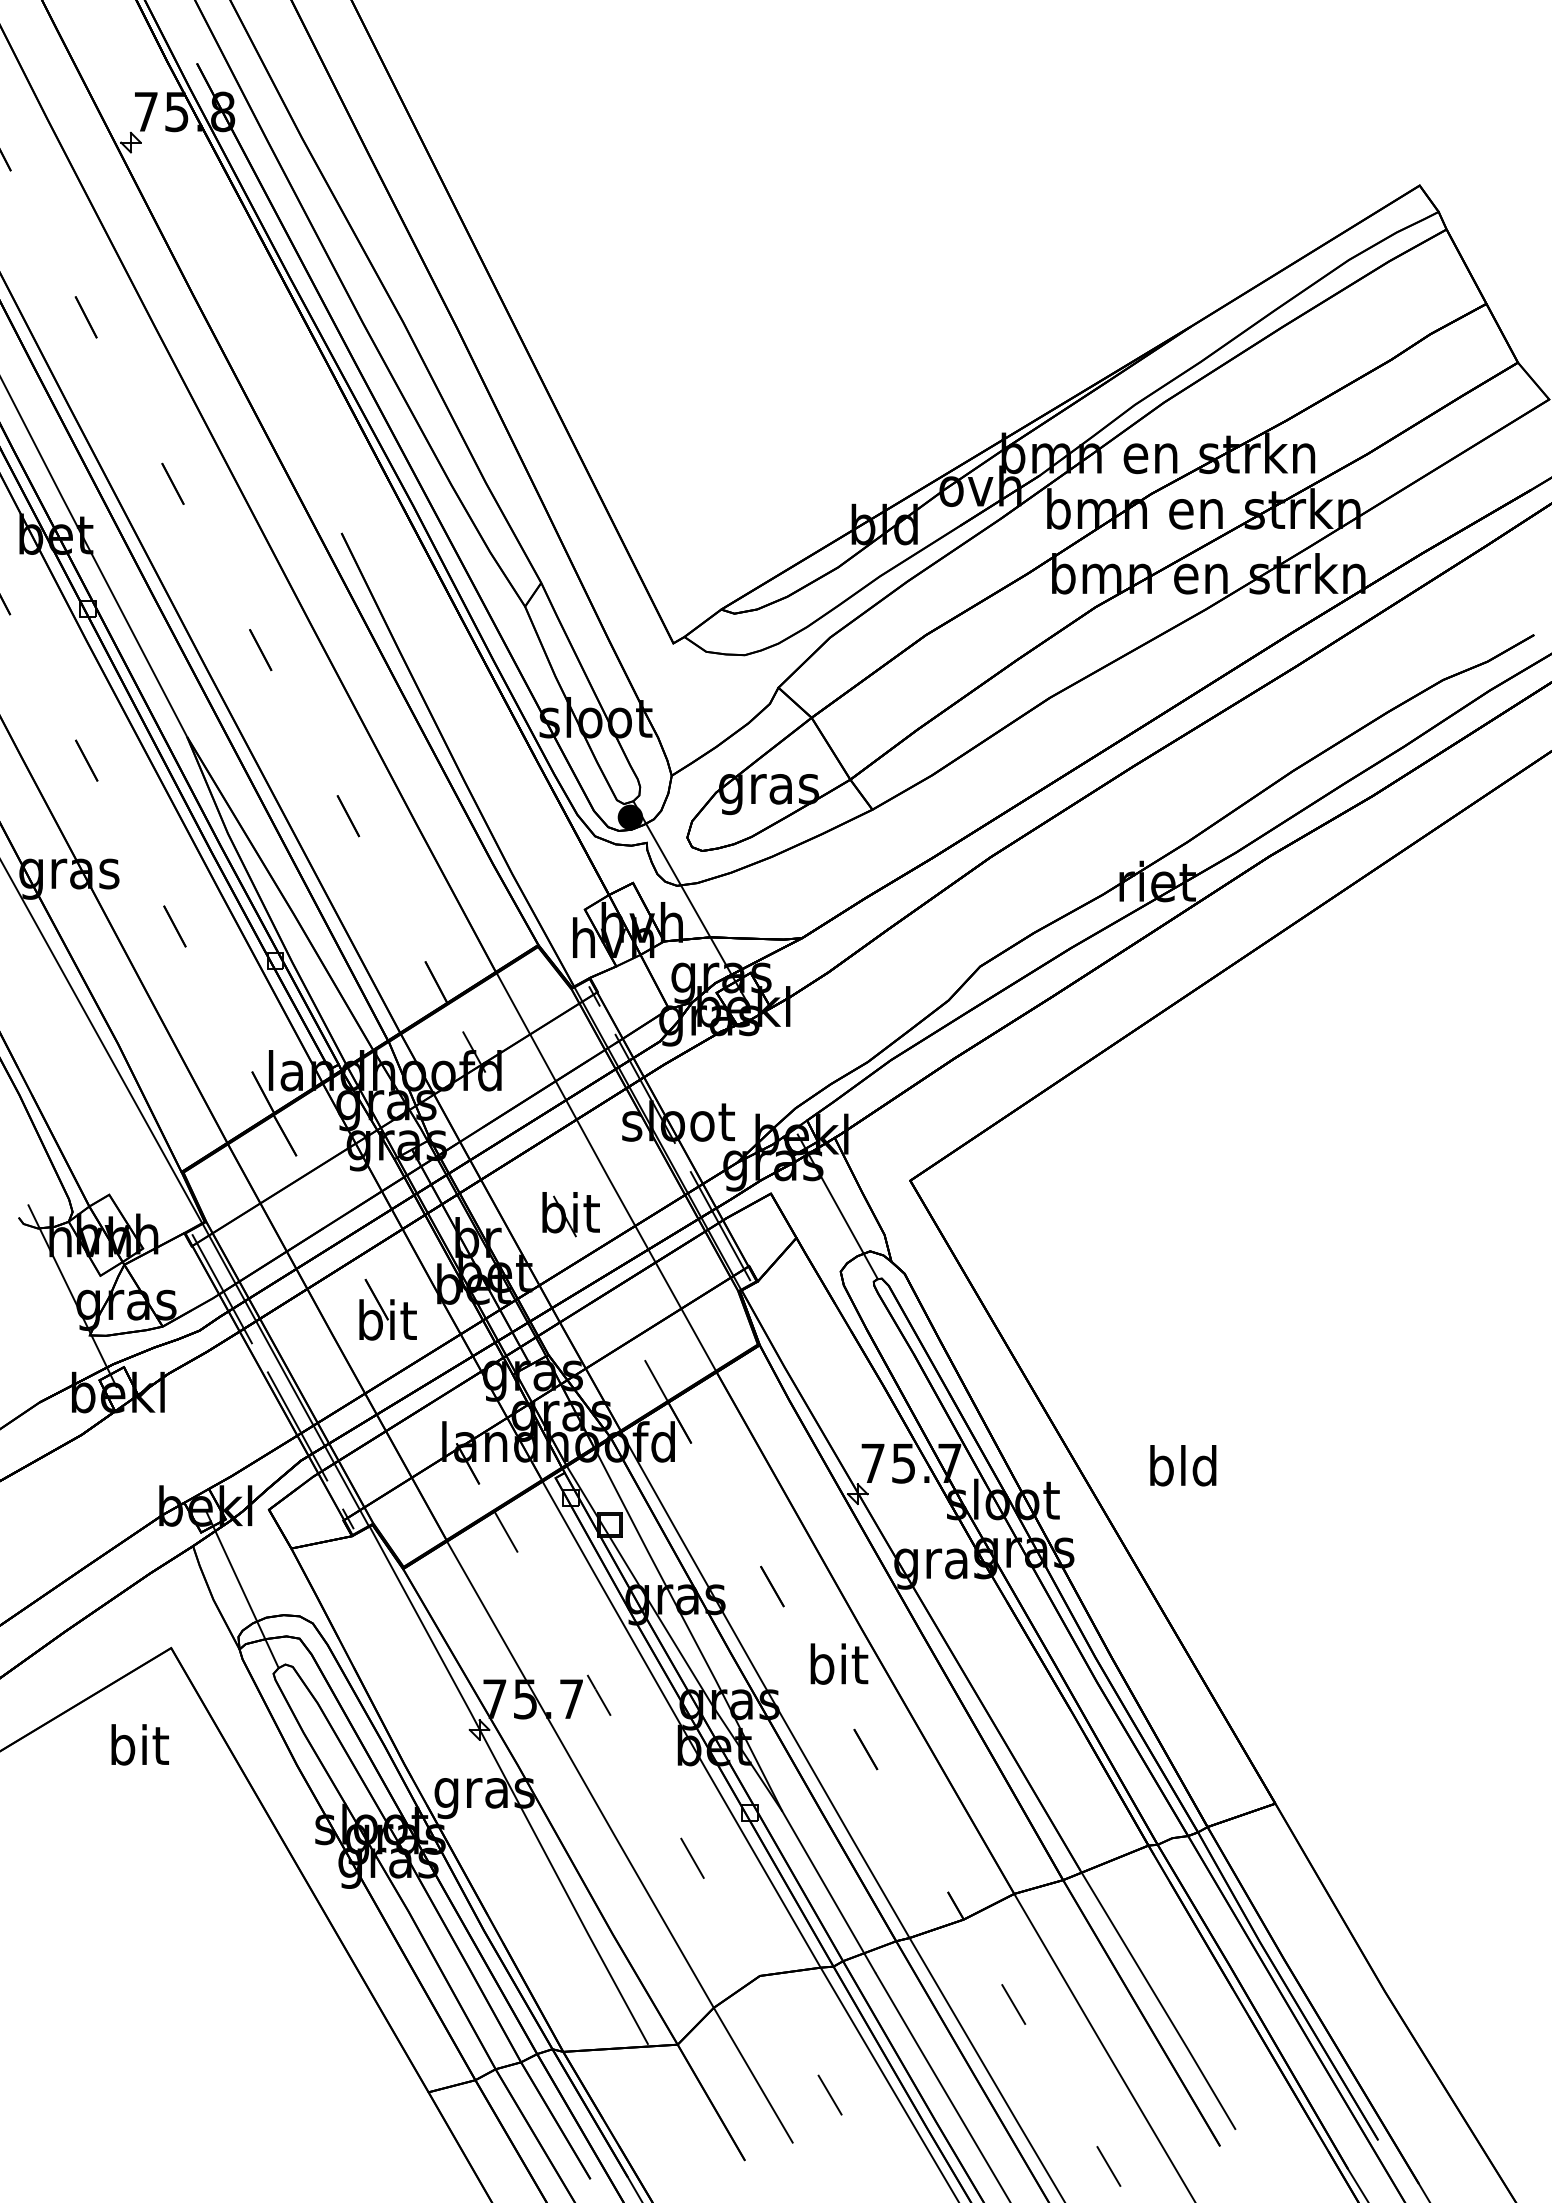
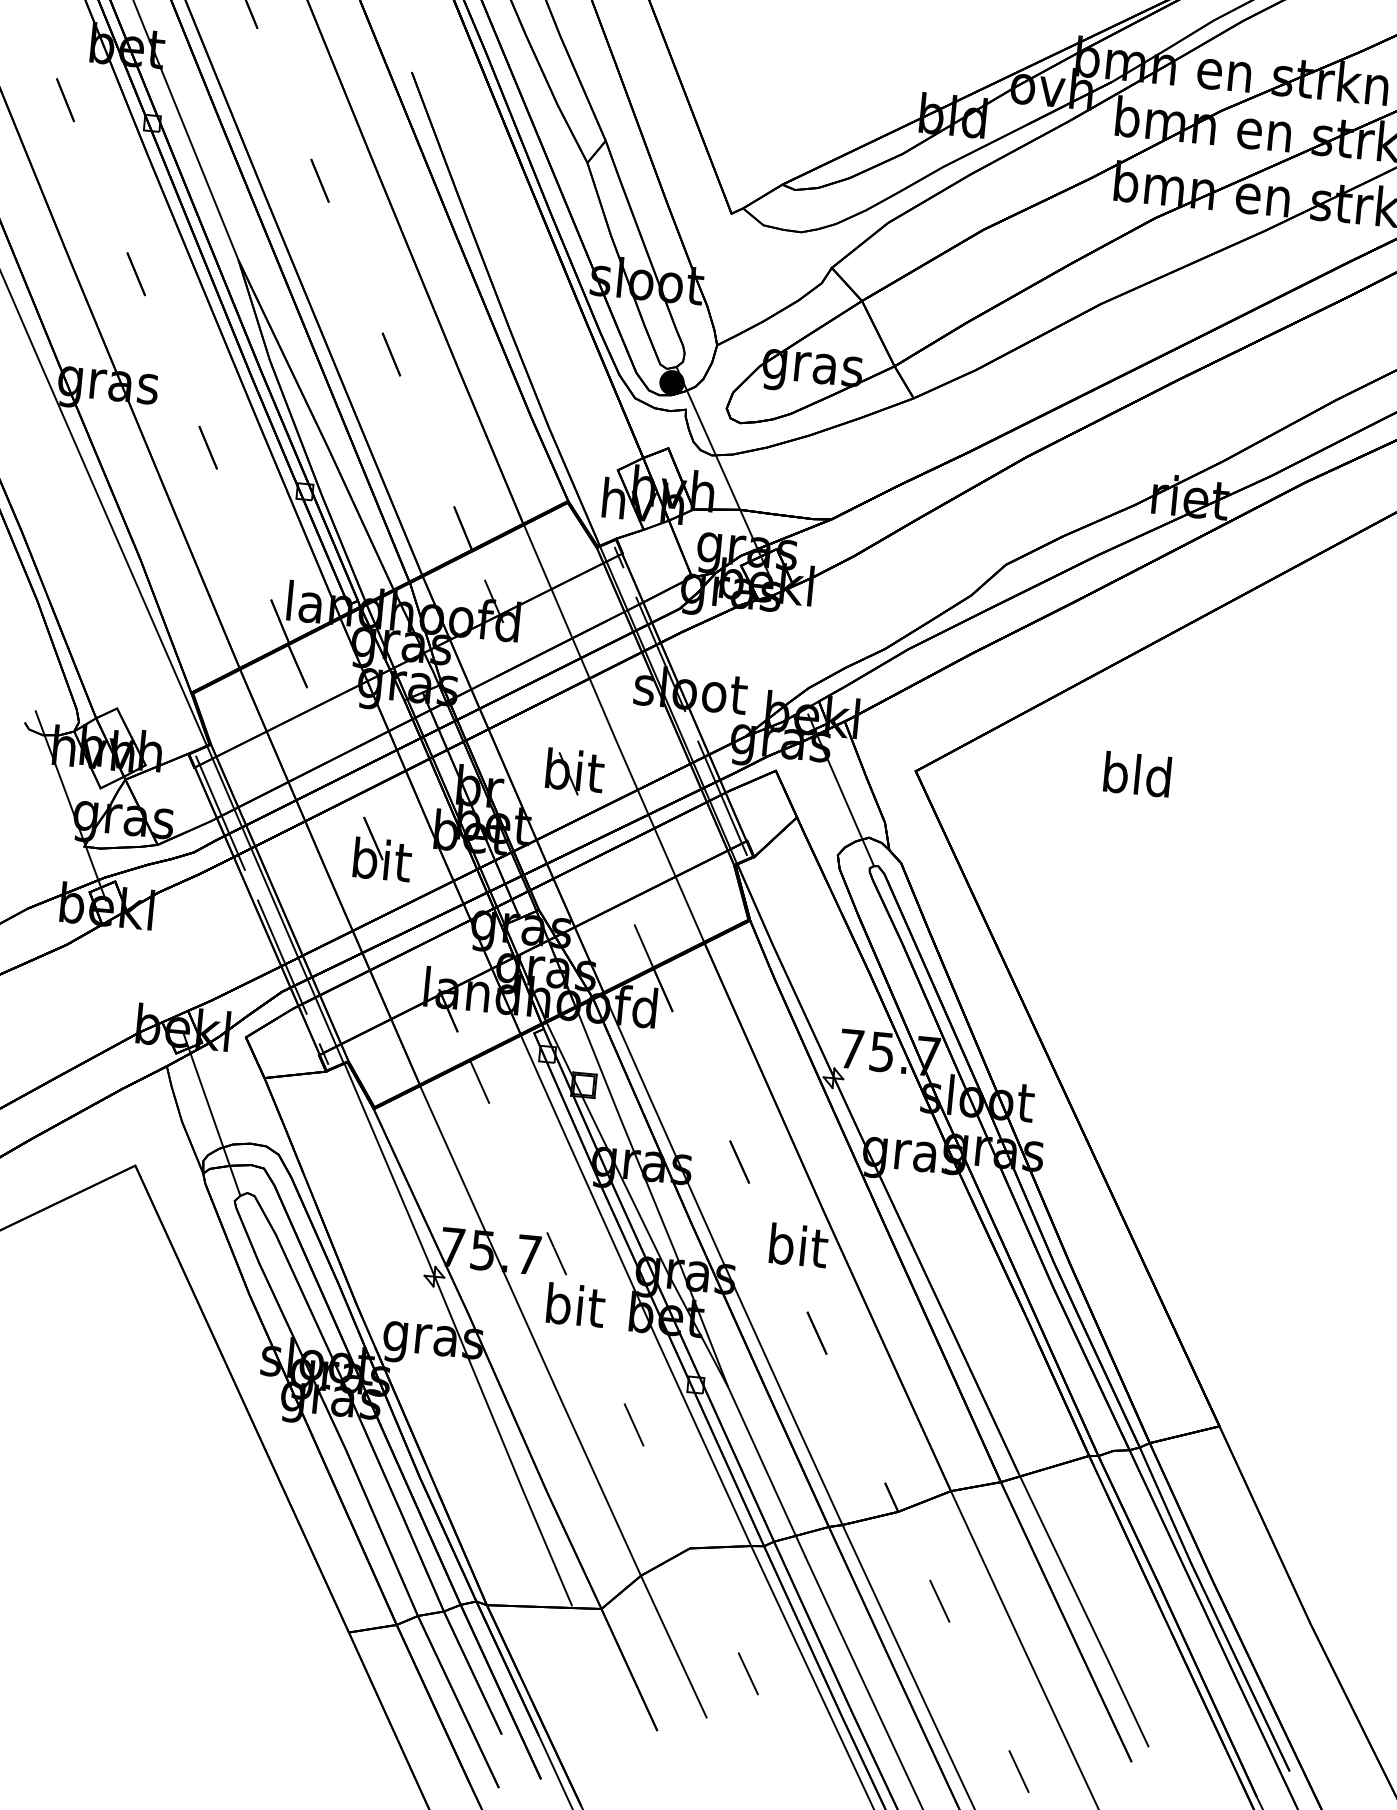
text: (1183, 1465) -> (1137, 774), moved
text: (139, 1744) -> (575, 1304), moved

